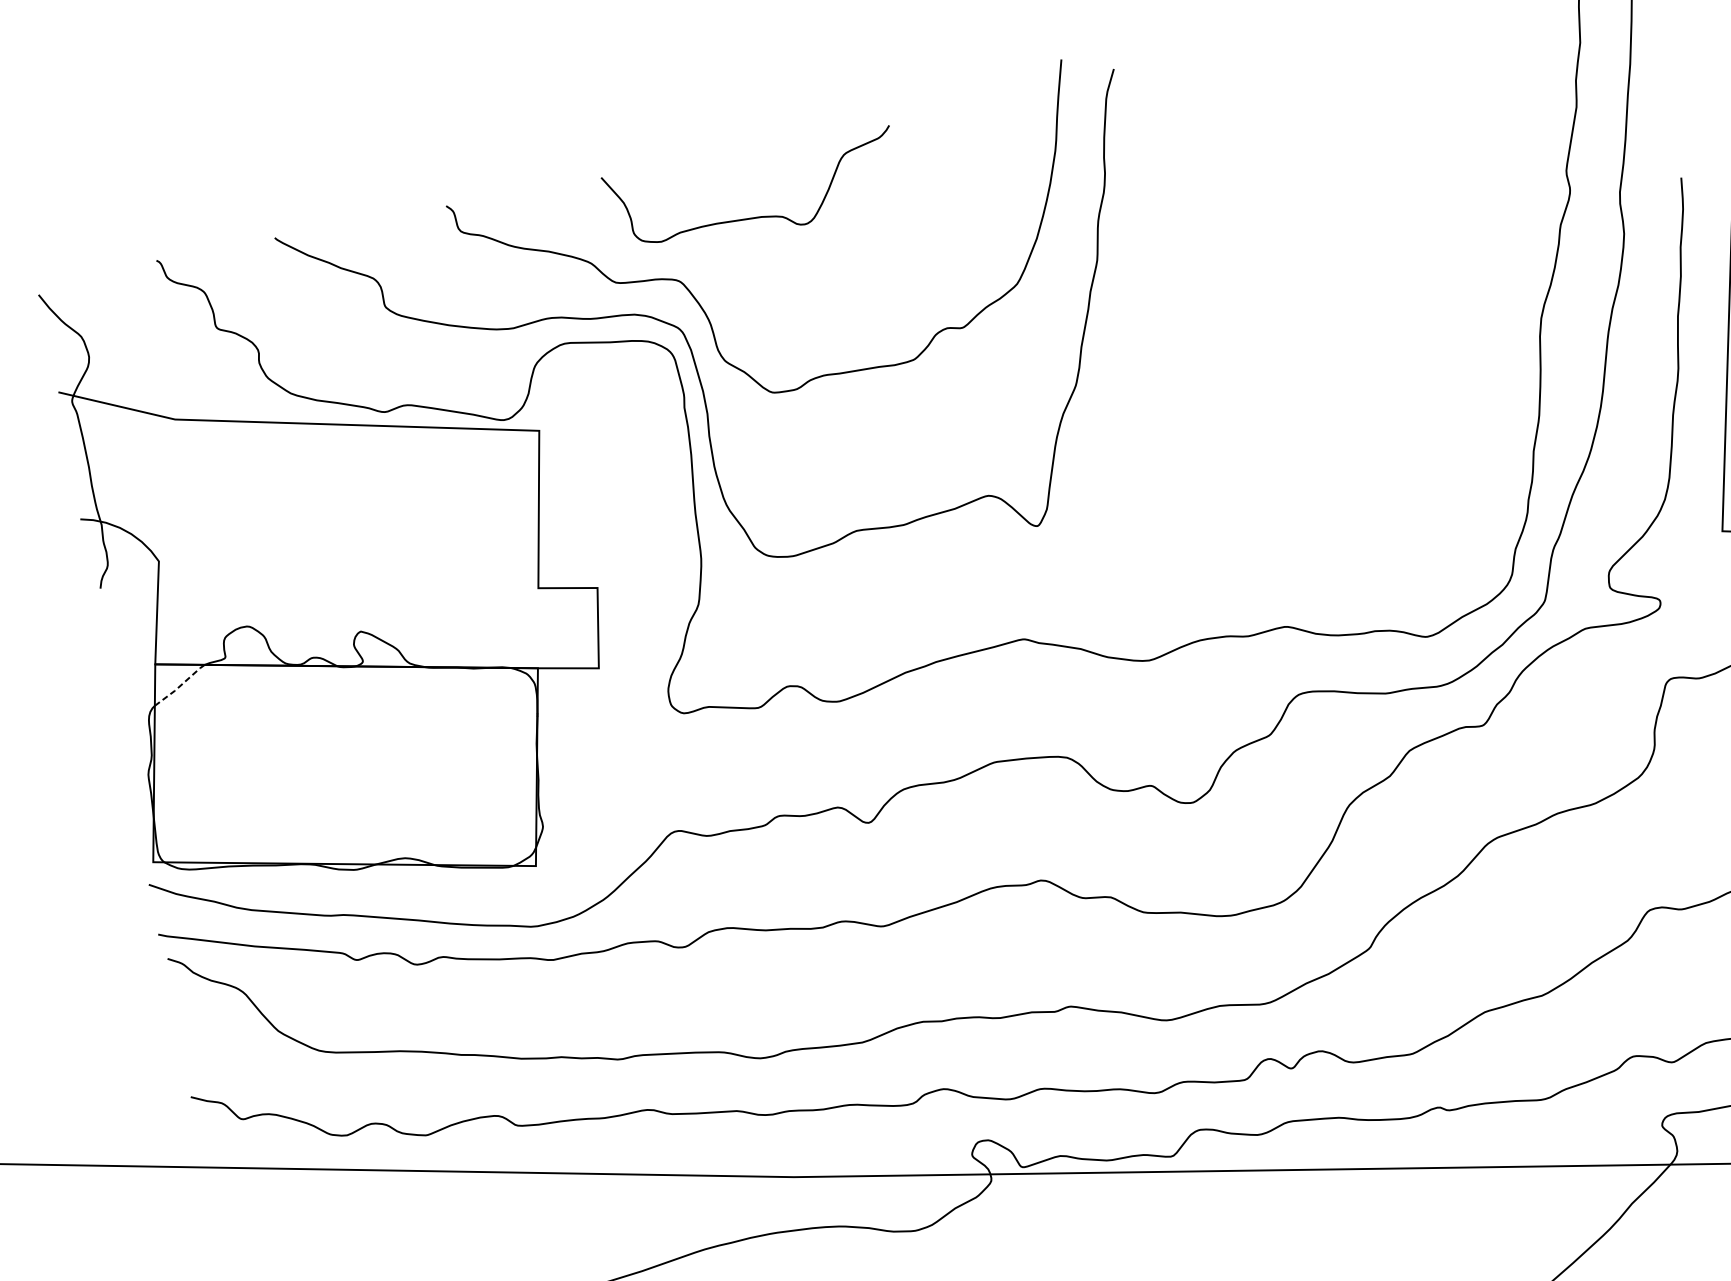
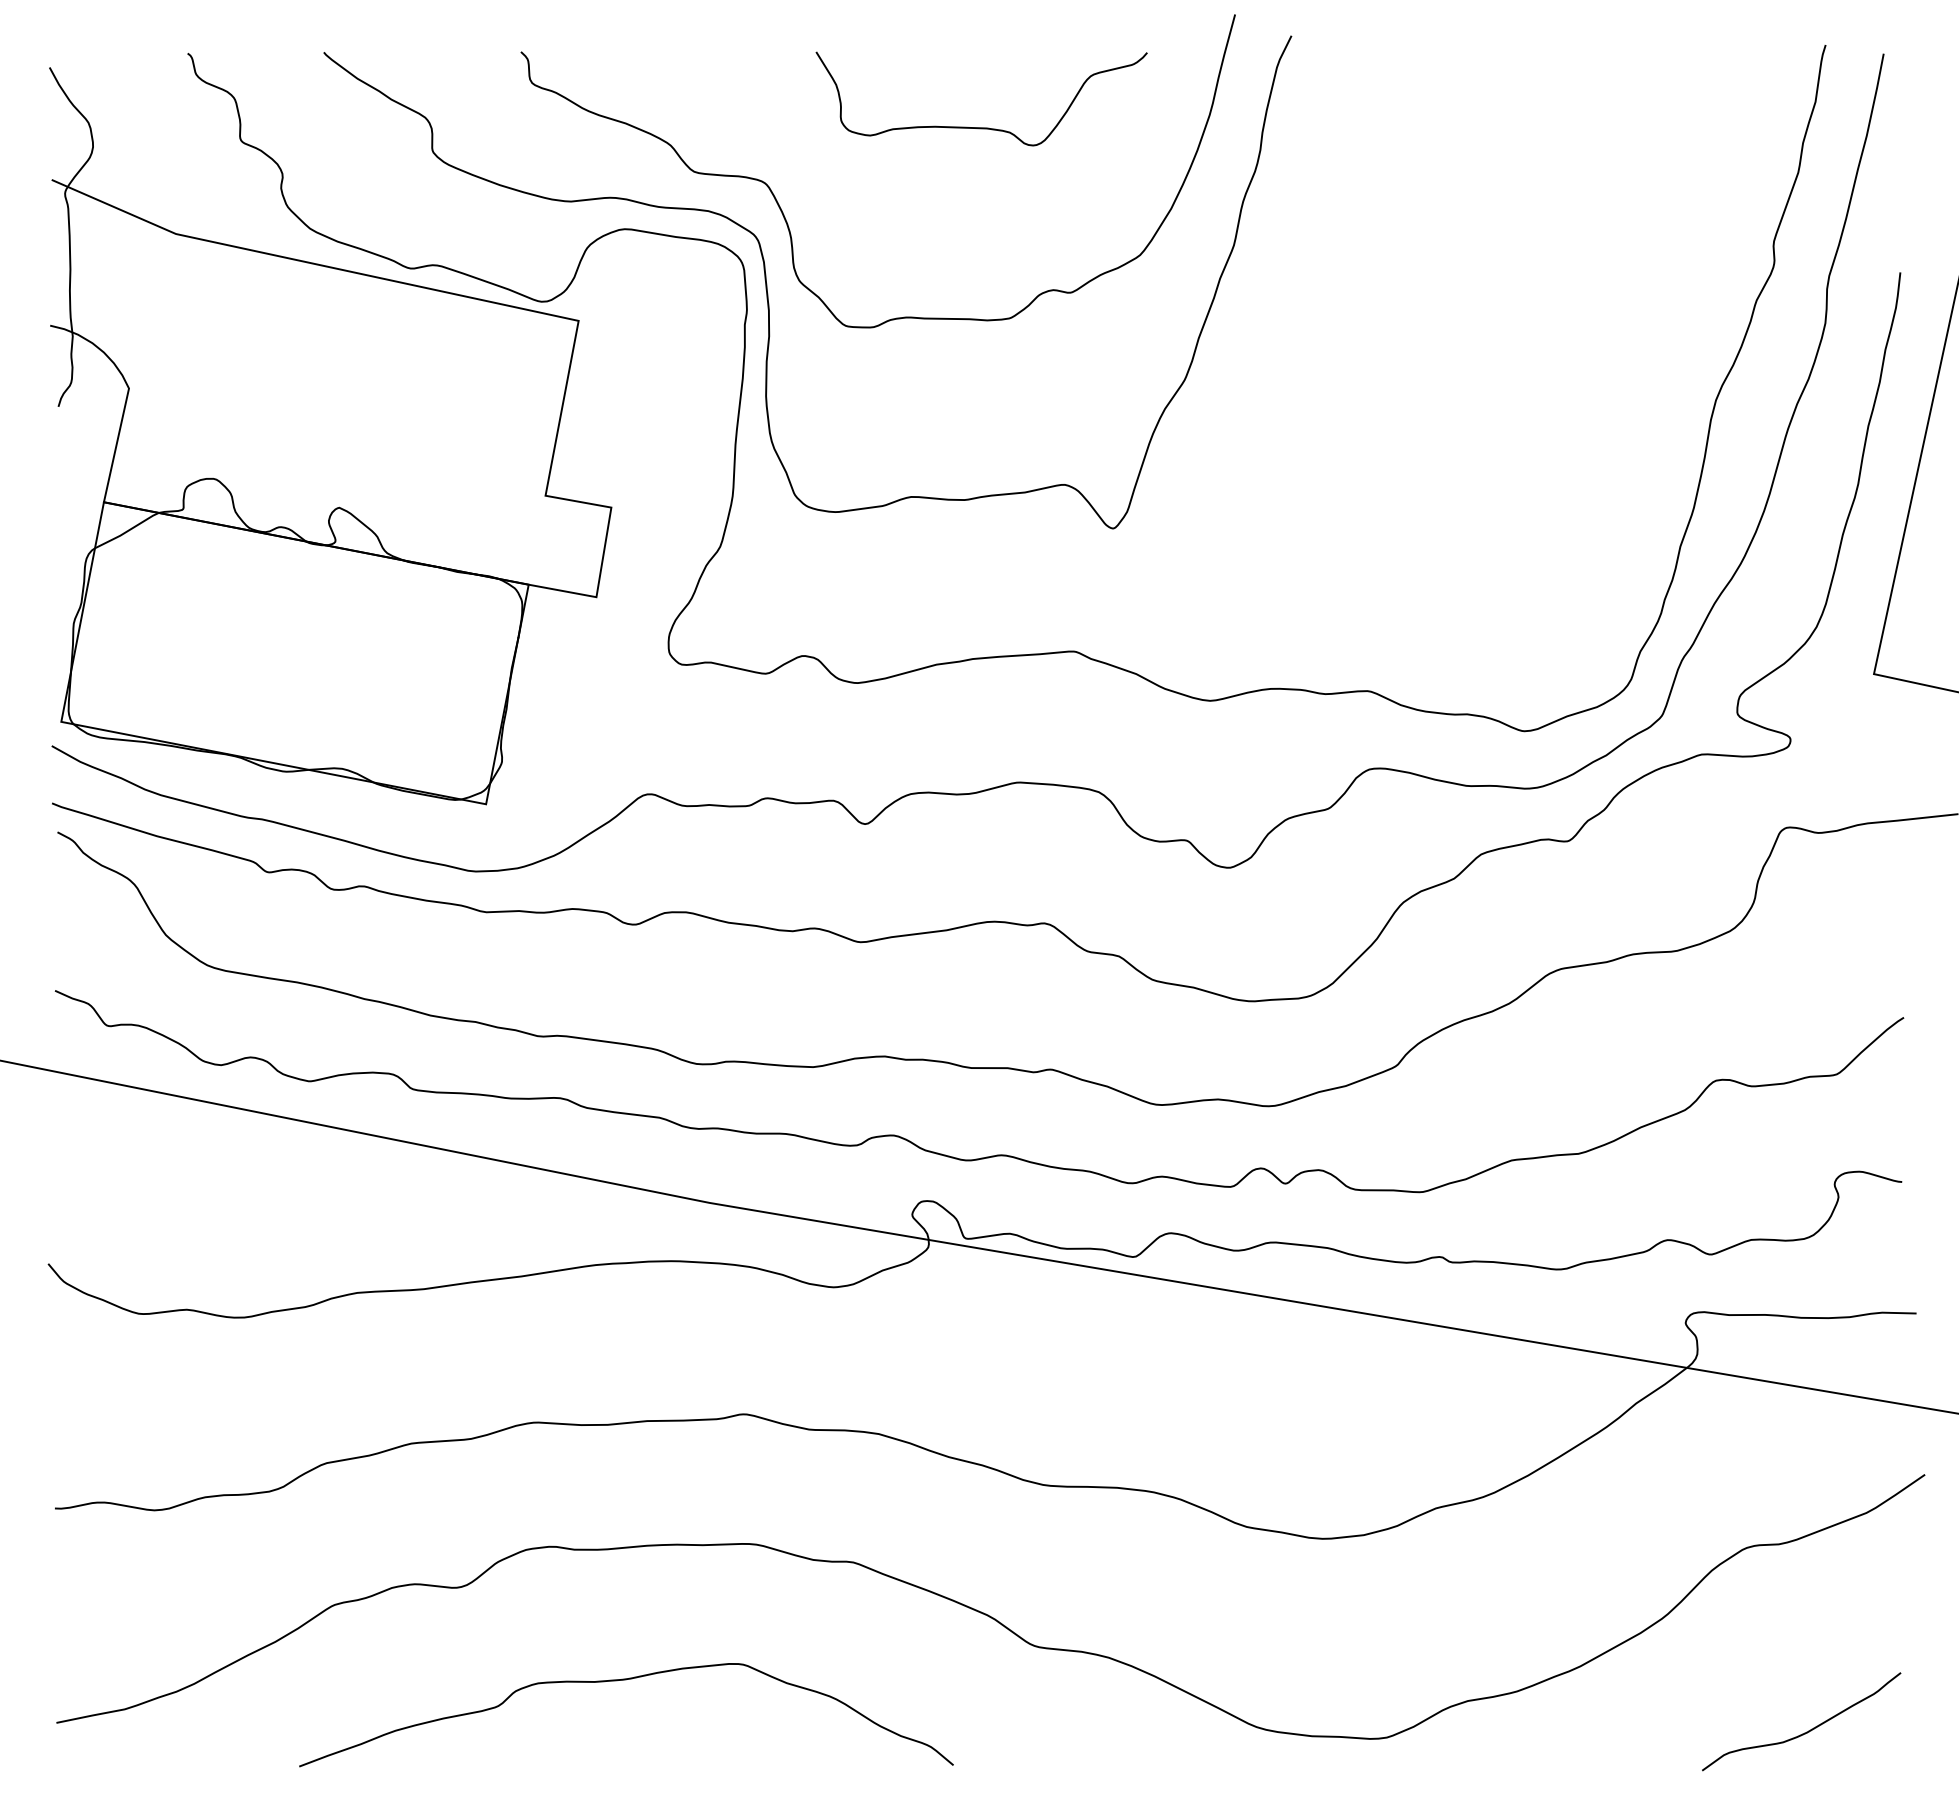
curve: (757, 216) -> (981, 127), moved
line: (180, 686) -> (127, 531), dashed -> solid

